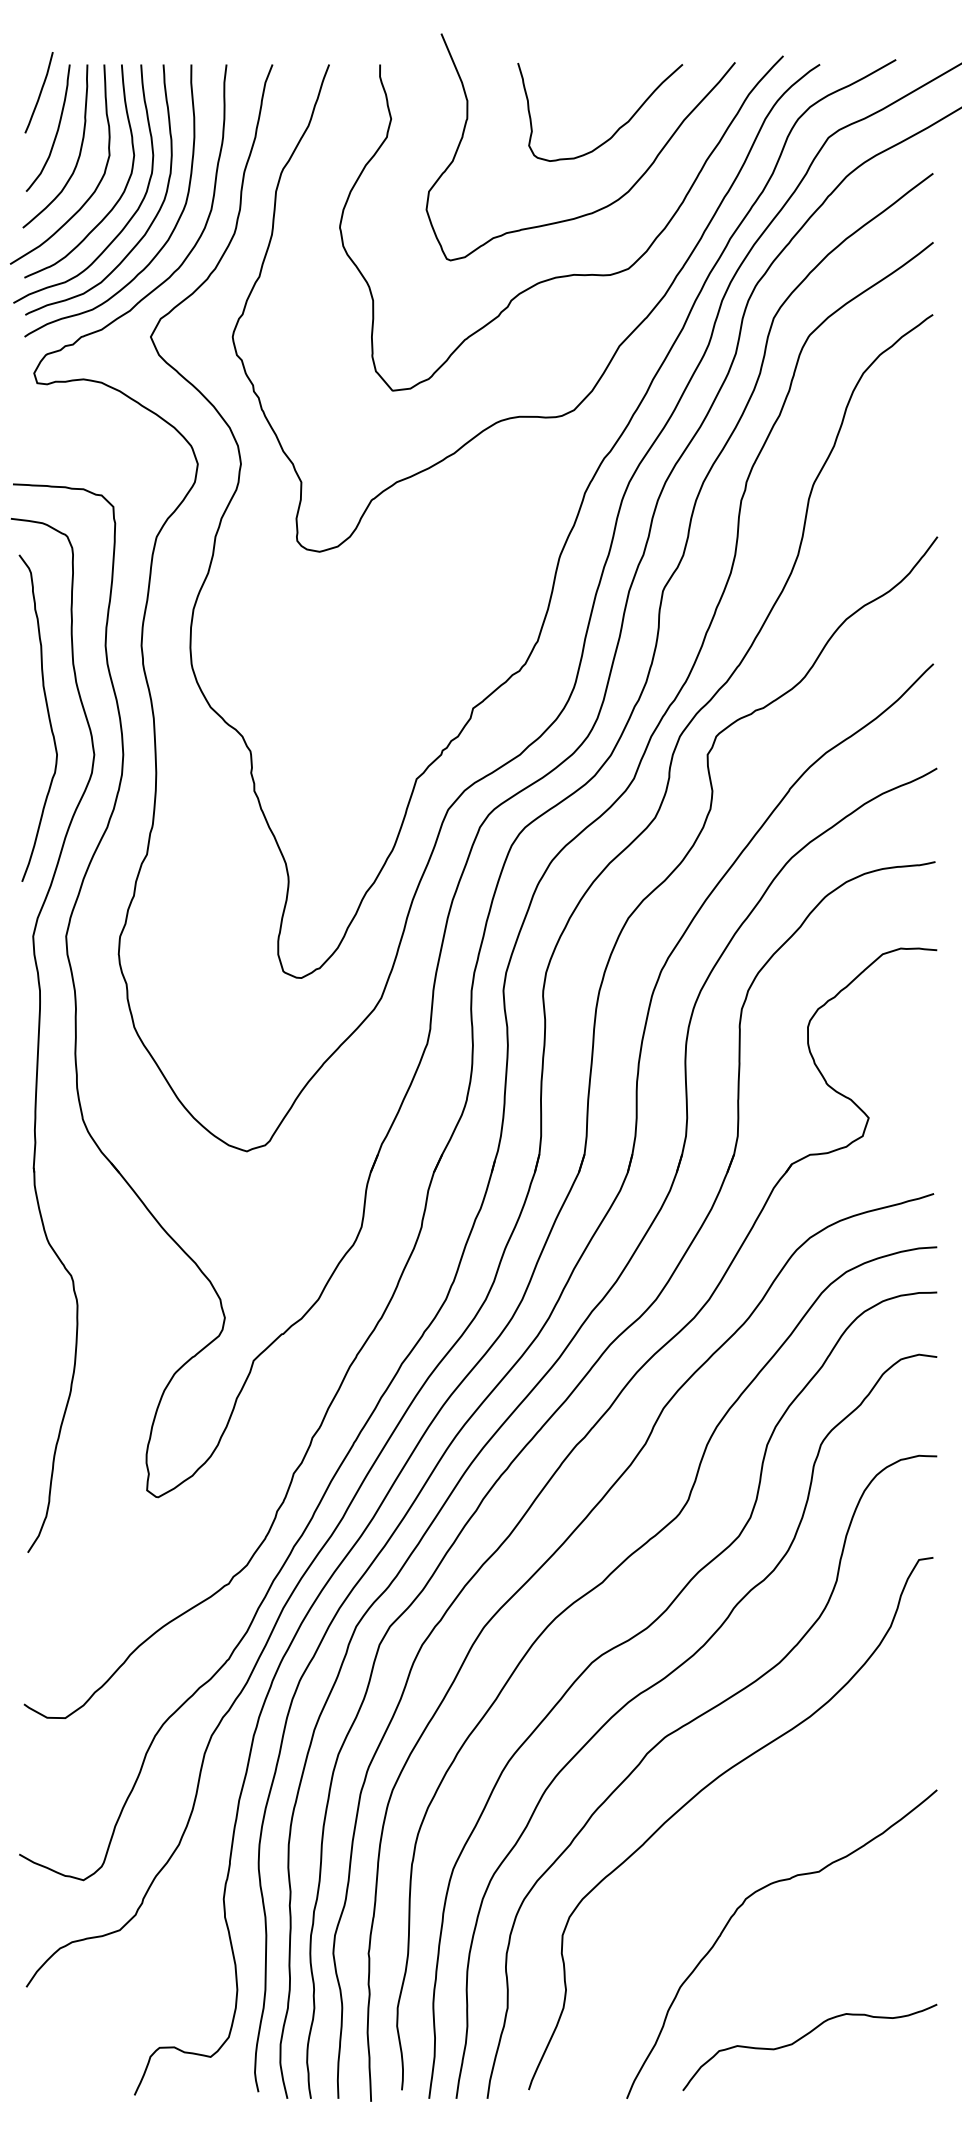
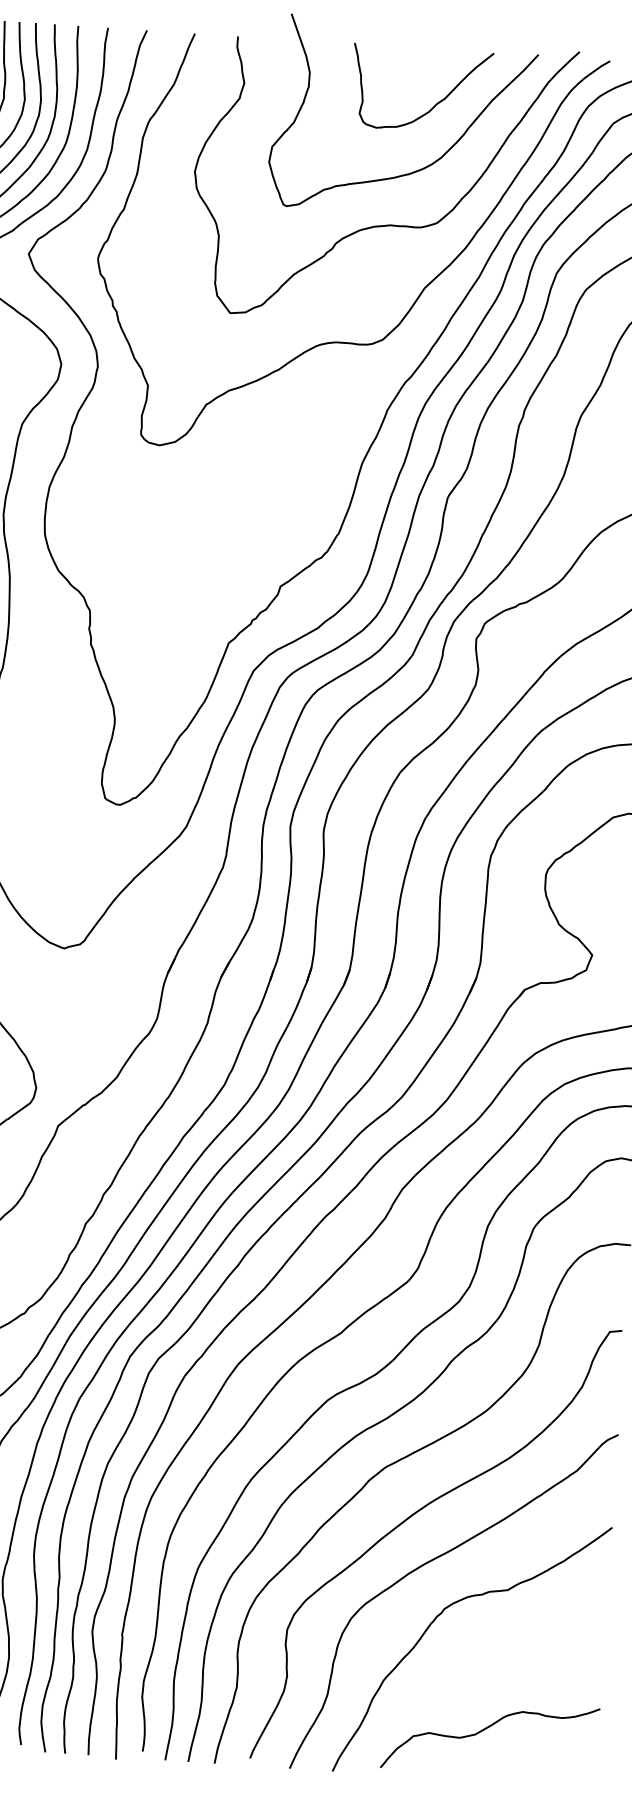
curve: (731, 1841) -> (435, 1559), added

